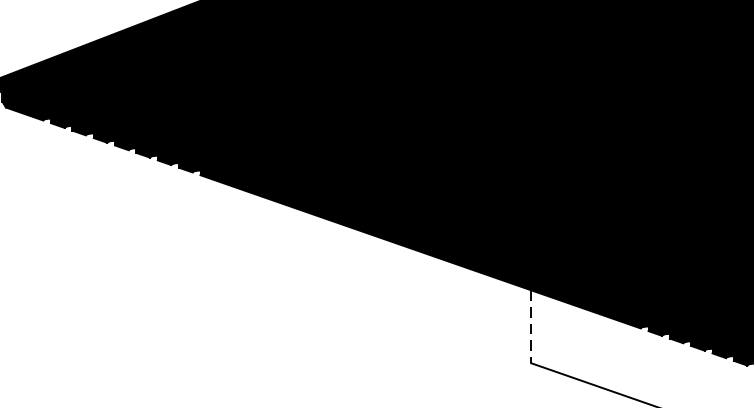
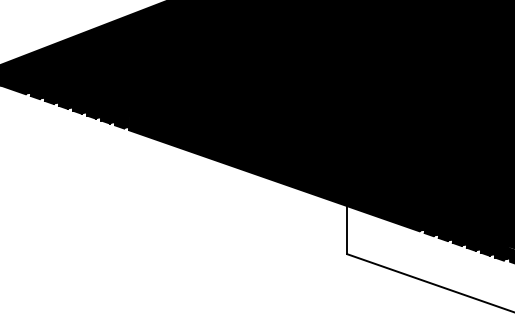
line: (531, 327) -> (347, 230), dashed -> solid

